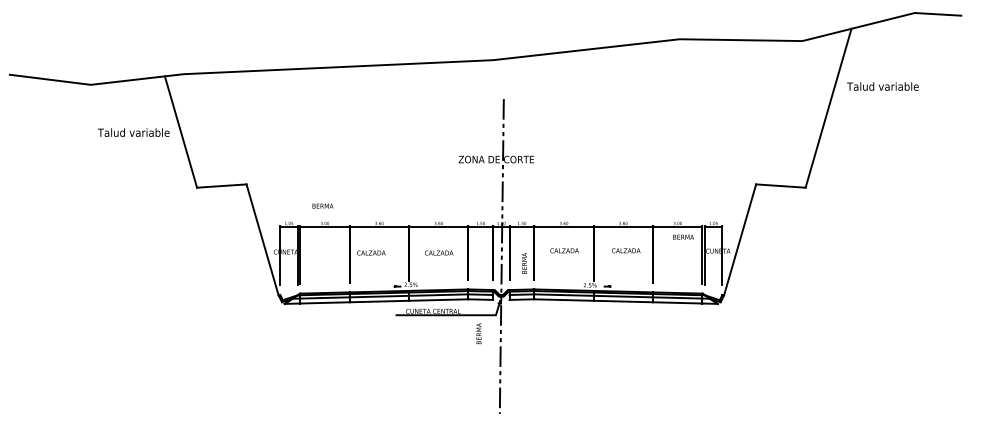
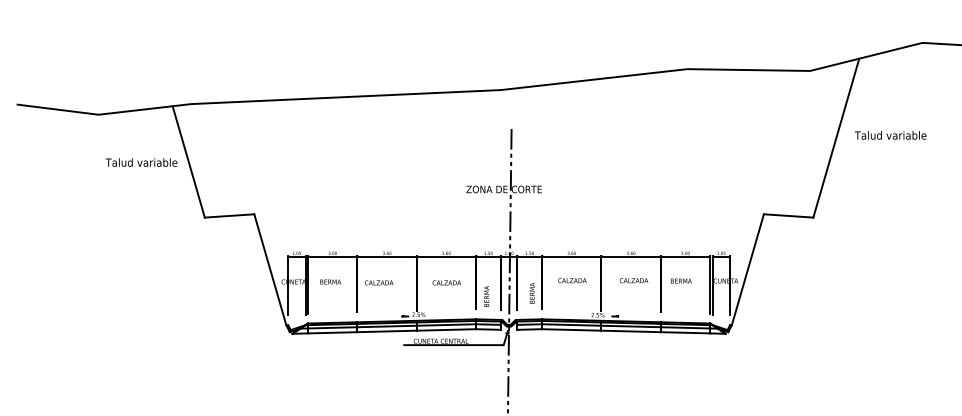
text: (882, 86) -> (890, 135), moved
text: (322, 205) -> (330, 281), moved
text: (683, 236) -> (681, 280), moved
text: (478, 333) -> (486, 296), moved

